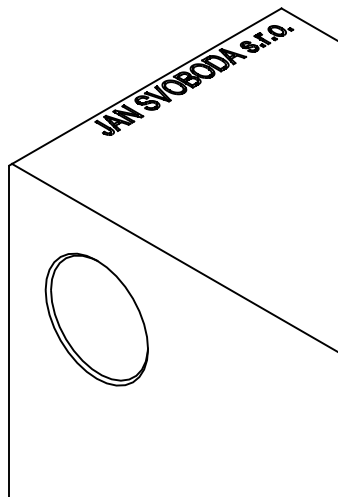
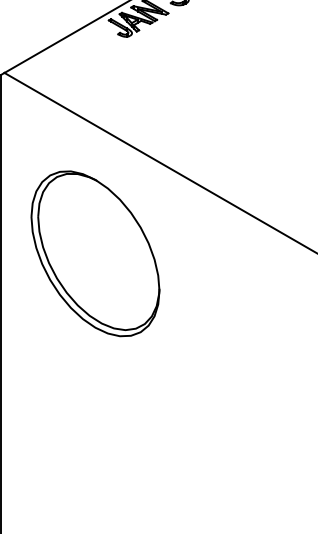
part: (96, 319) -> (95, 253), moved

